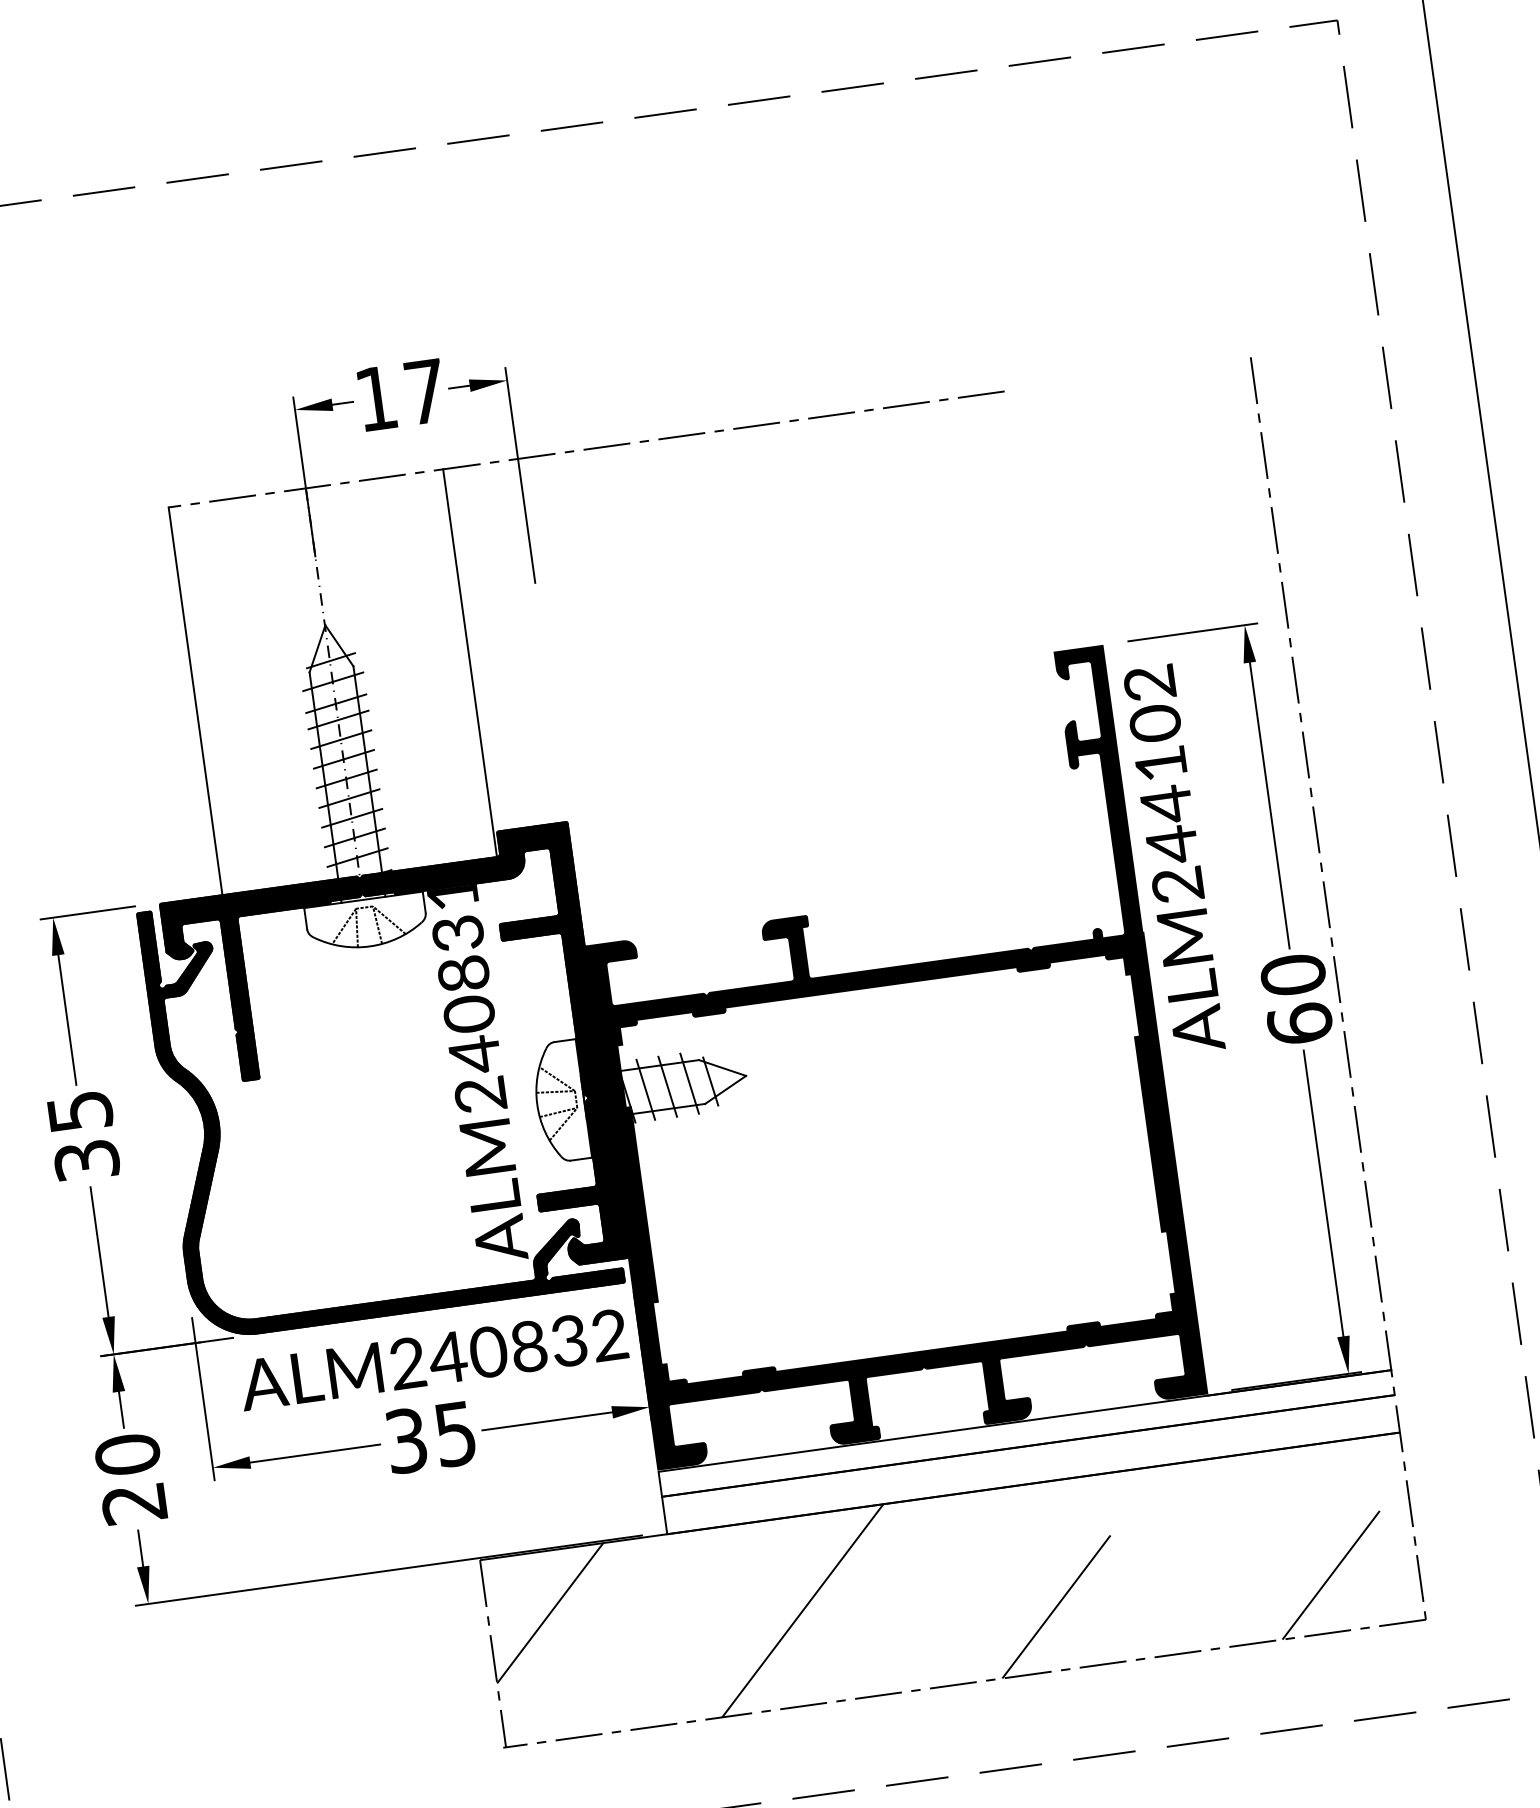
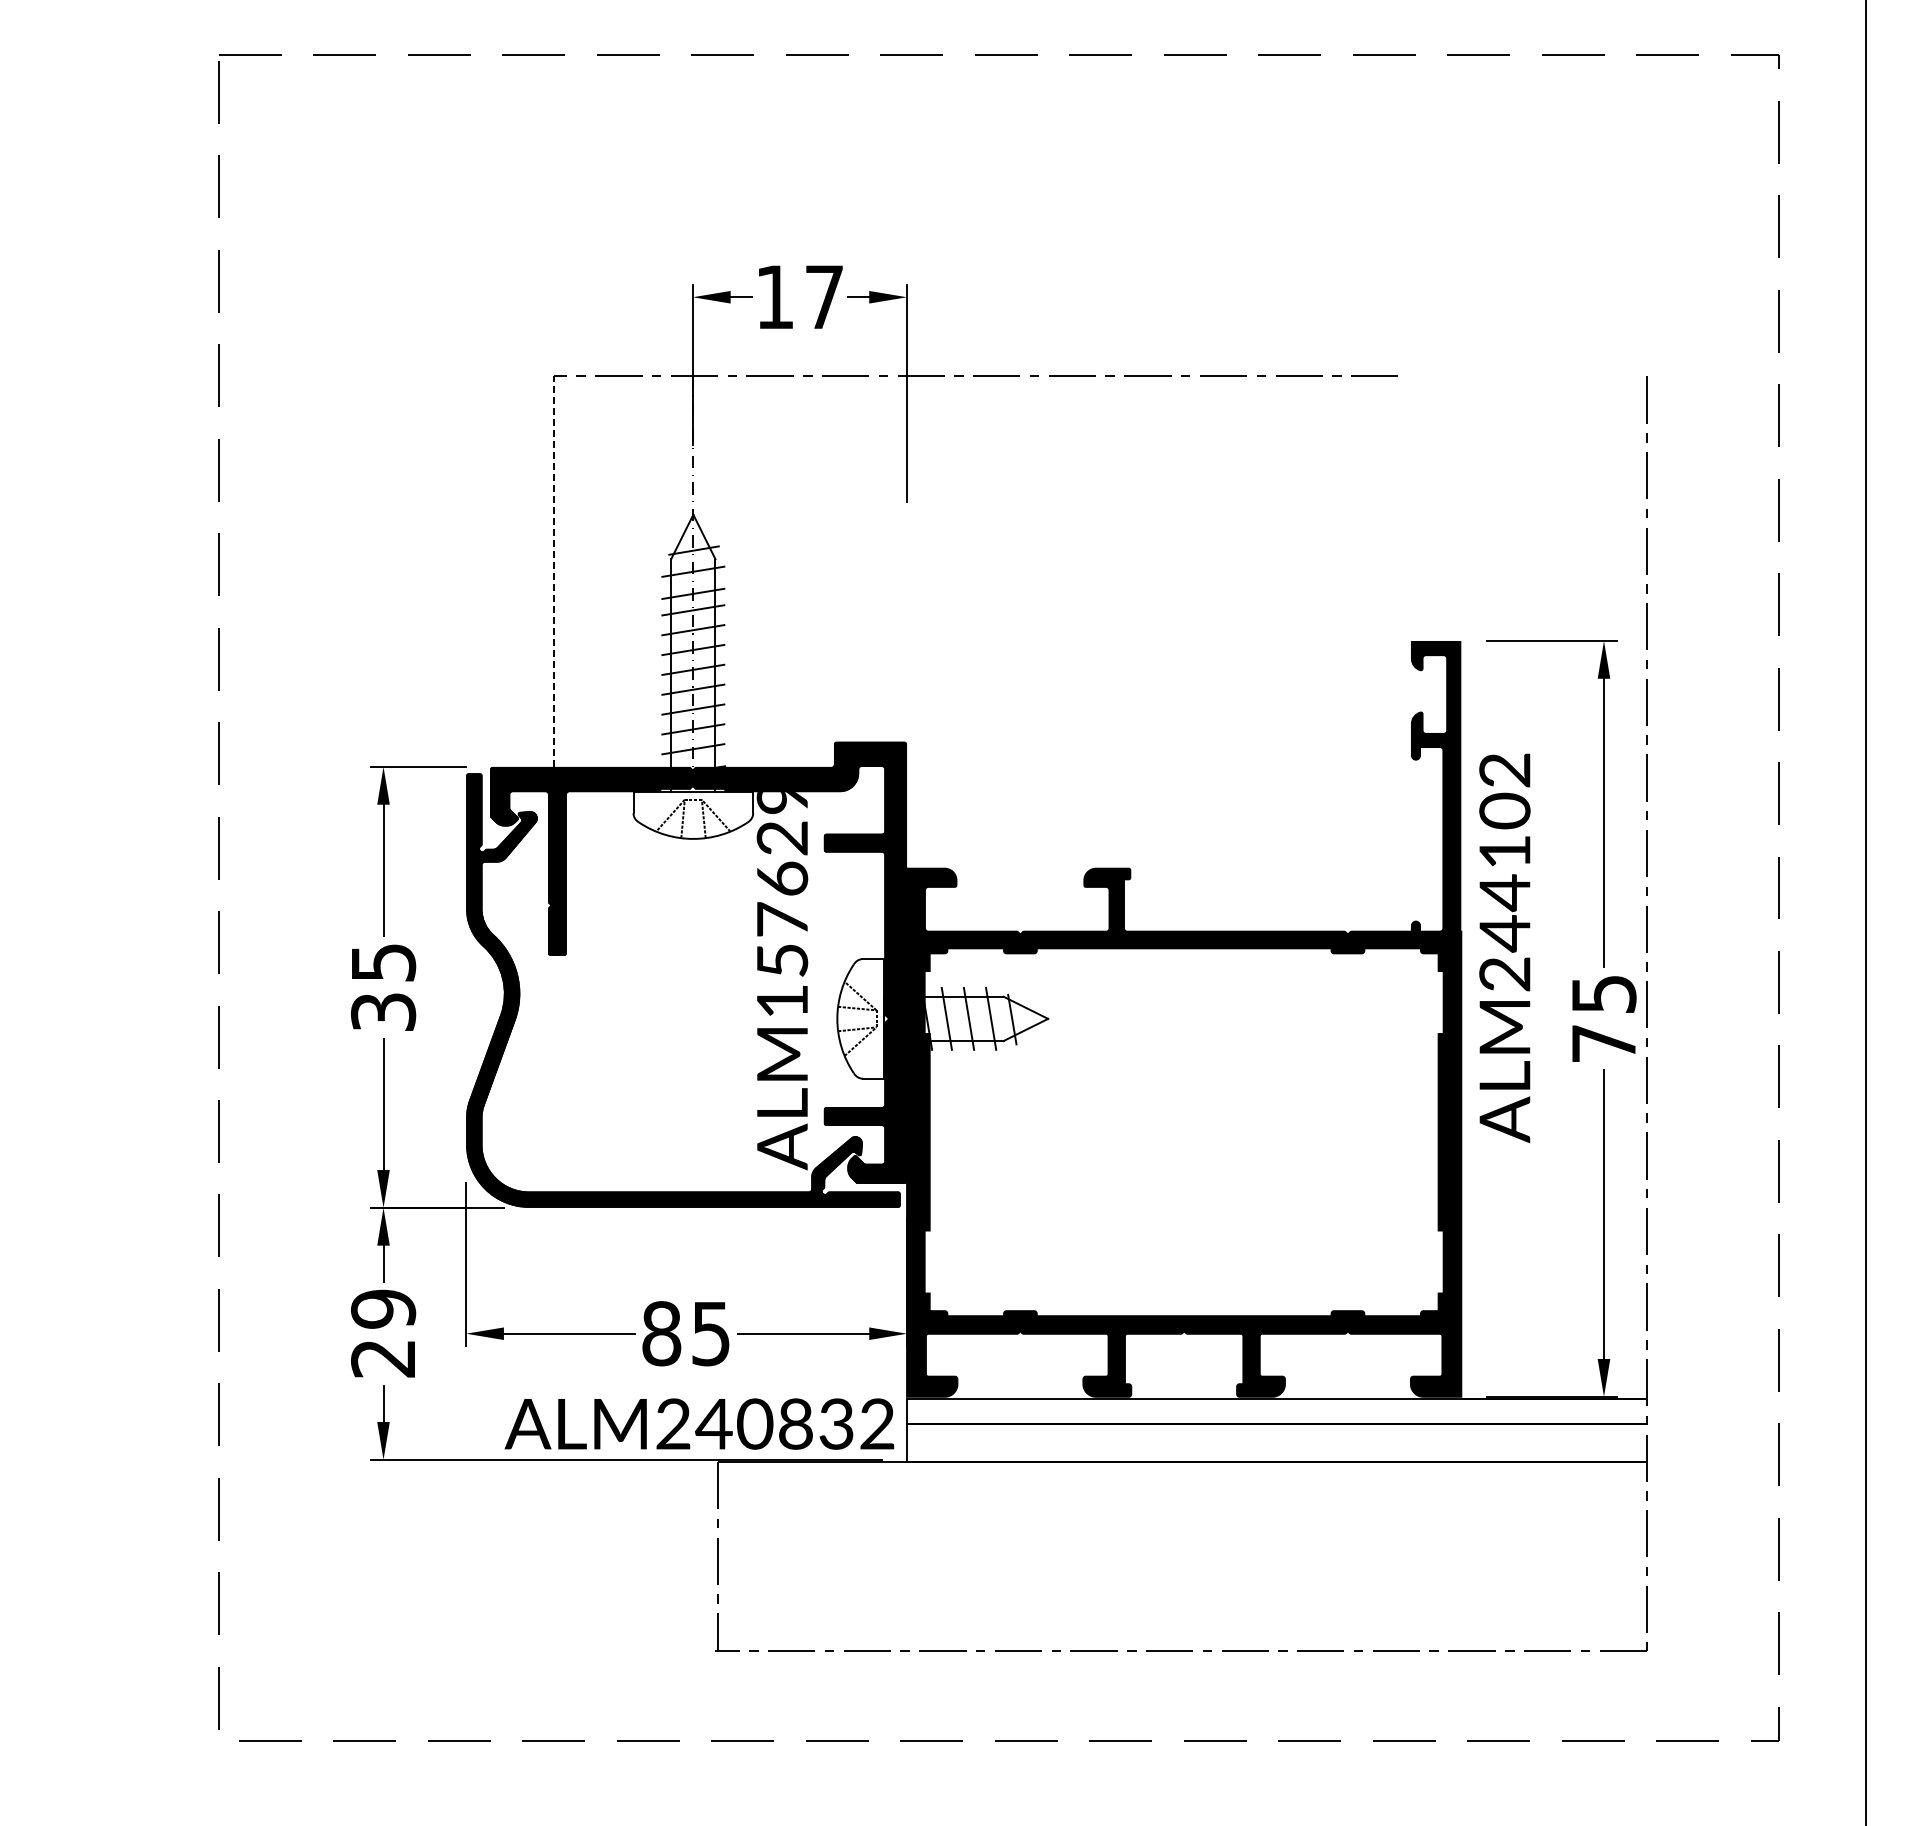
line: (470, 662) -> (831, 571), removed
line: (195, 700) -> (554, 571), solid -> dashed
text: (1173, 859) -> (1504, 948), moved
text: (1296, 999) -> (1603, 1018), 60 -> 75
text: (467, 1000) -> (782, 905), ALM240831 -> ALM157629
text: (433, 1359) -> (699, 1423), moved
text: (406, 1440) -> (661, 1333), 35 -> 85
text: (127, 1454) -> (383, 1308), 20 -> 29
hatch: (938, 1592) -> (1167, 1556), removed

